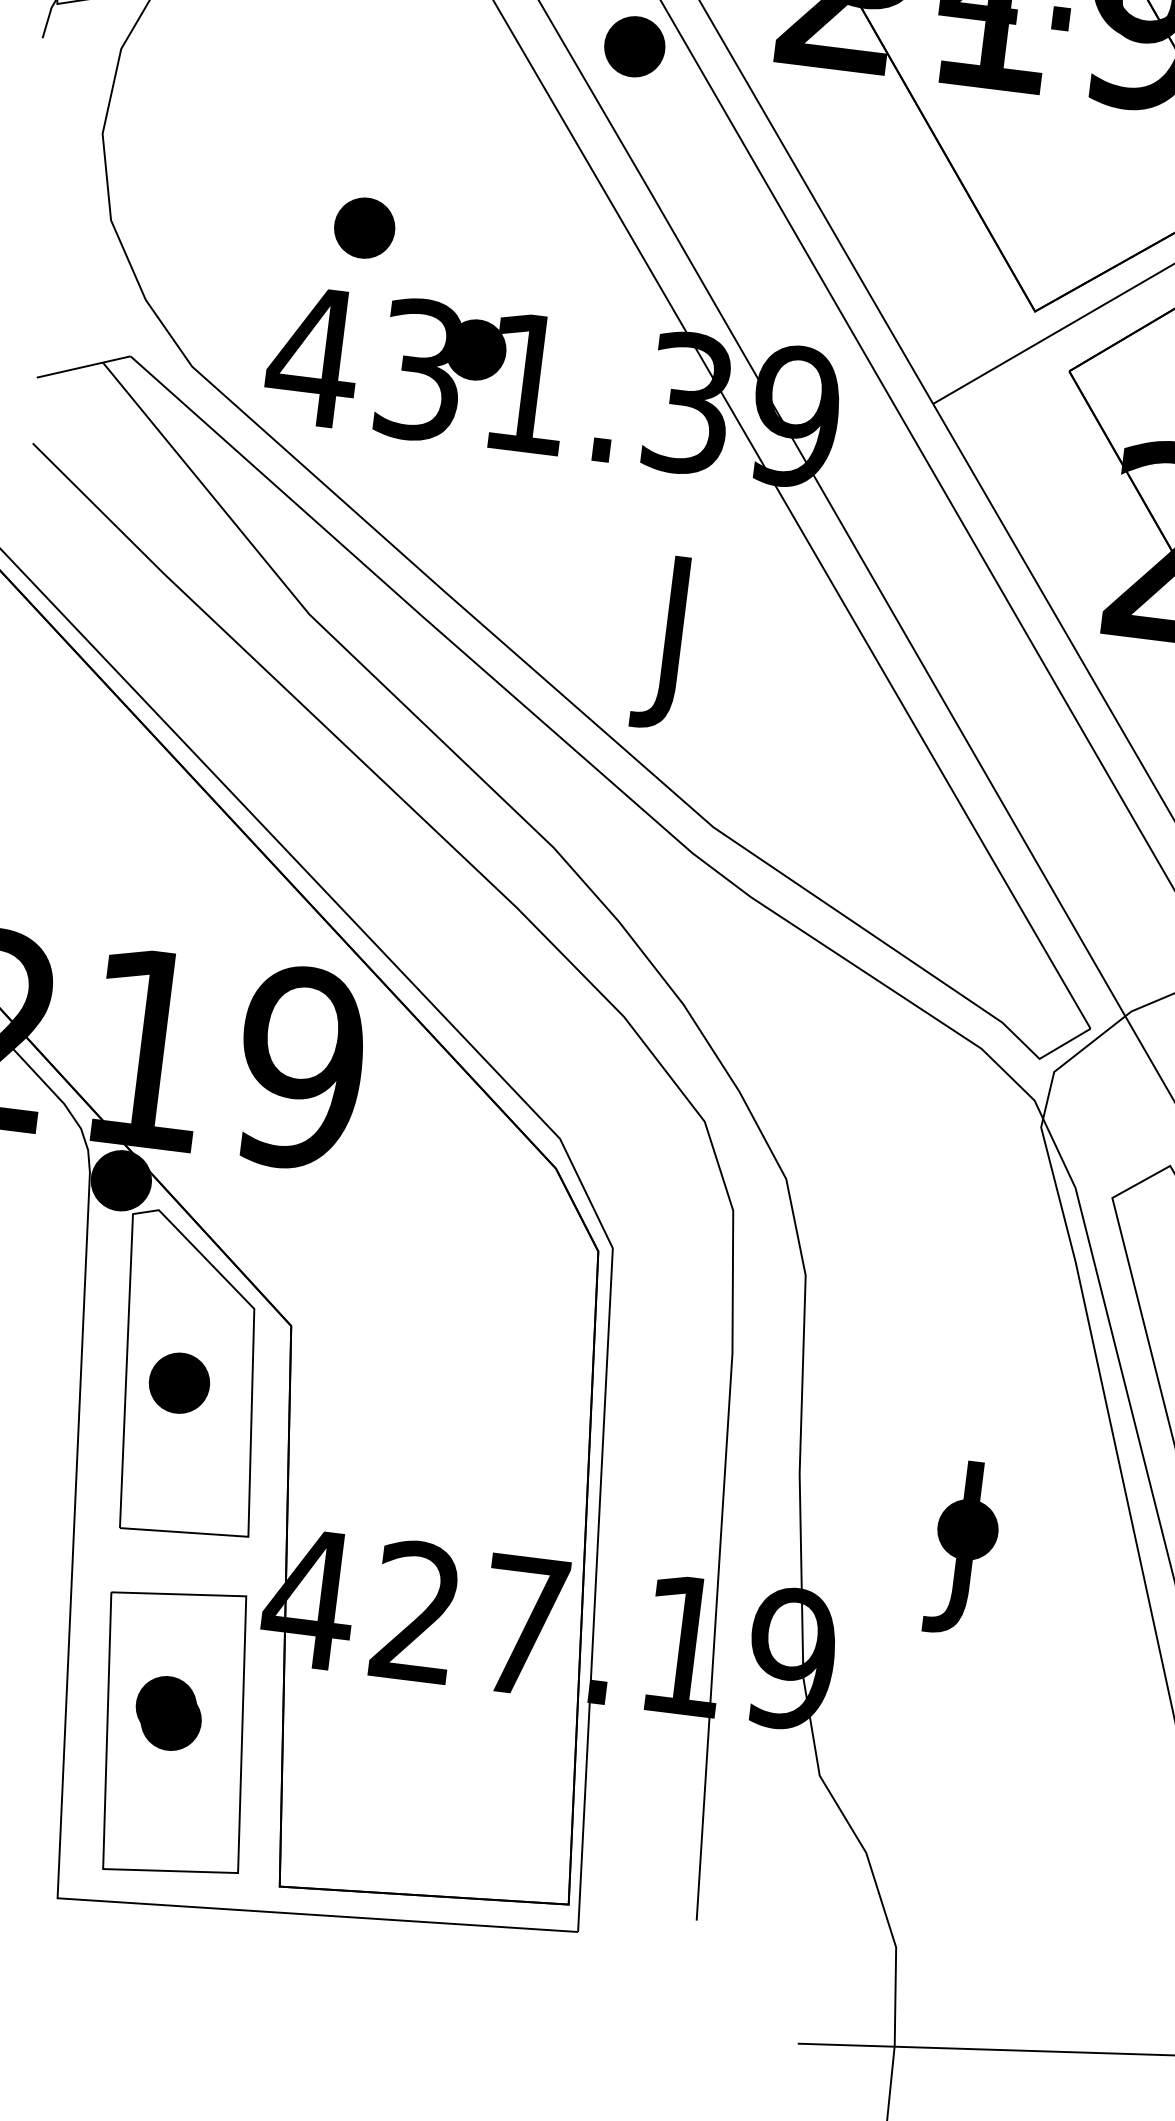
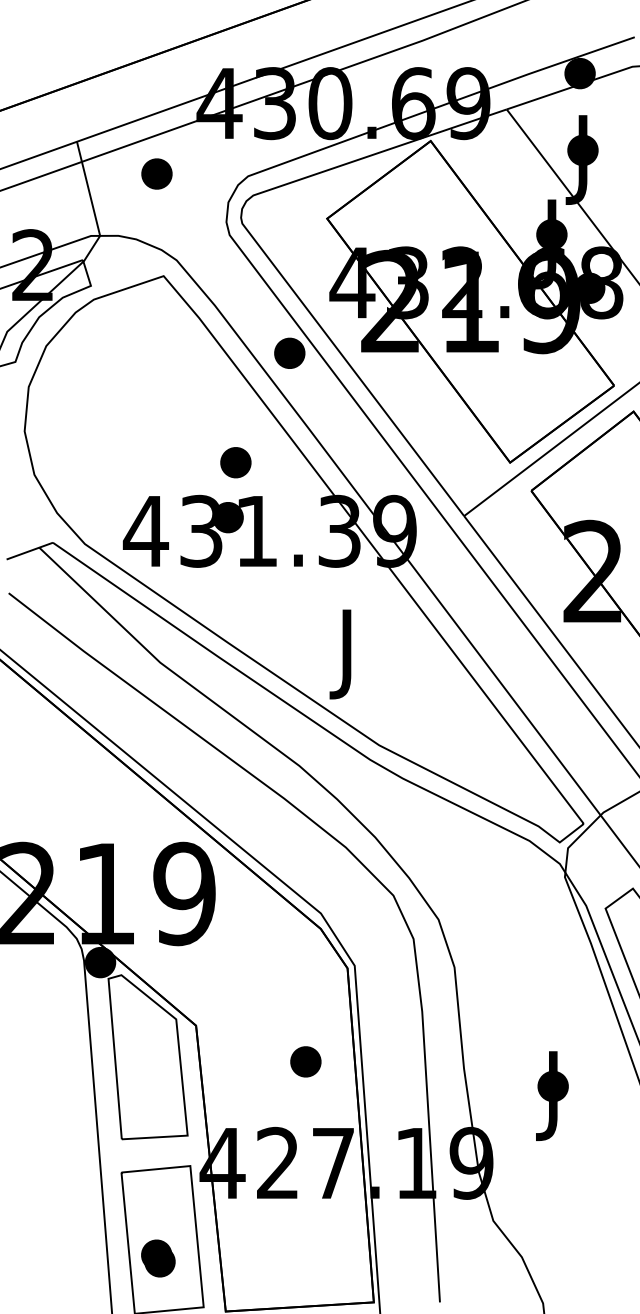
part: (363, 227) -> (235, 462), moved
part: (178, 1382) -> (305, 1061), moved
part: (169, 1713) -> (158, 1258), moved

